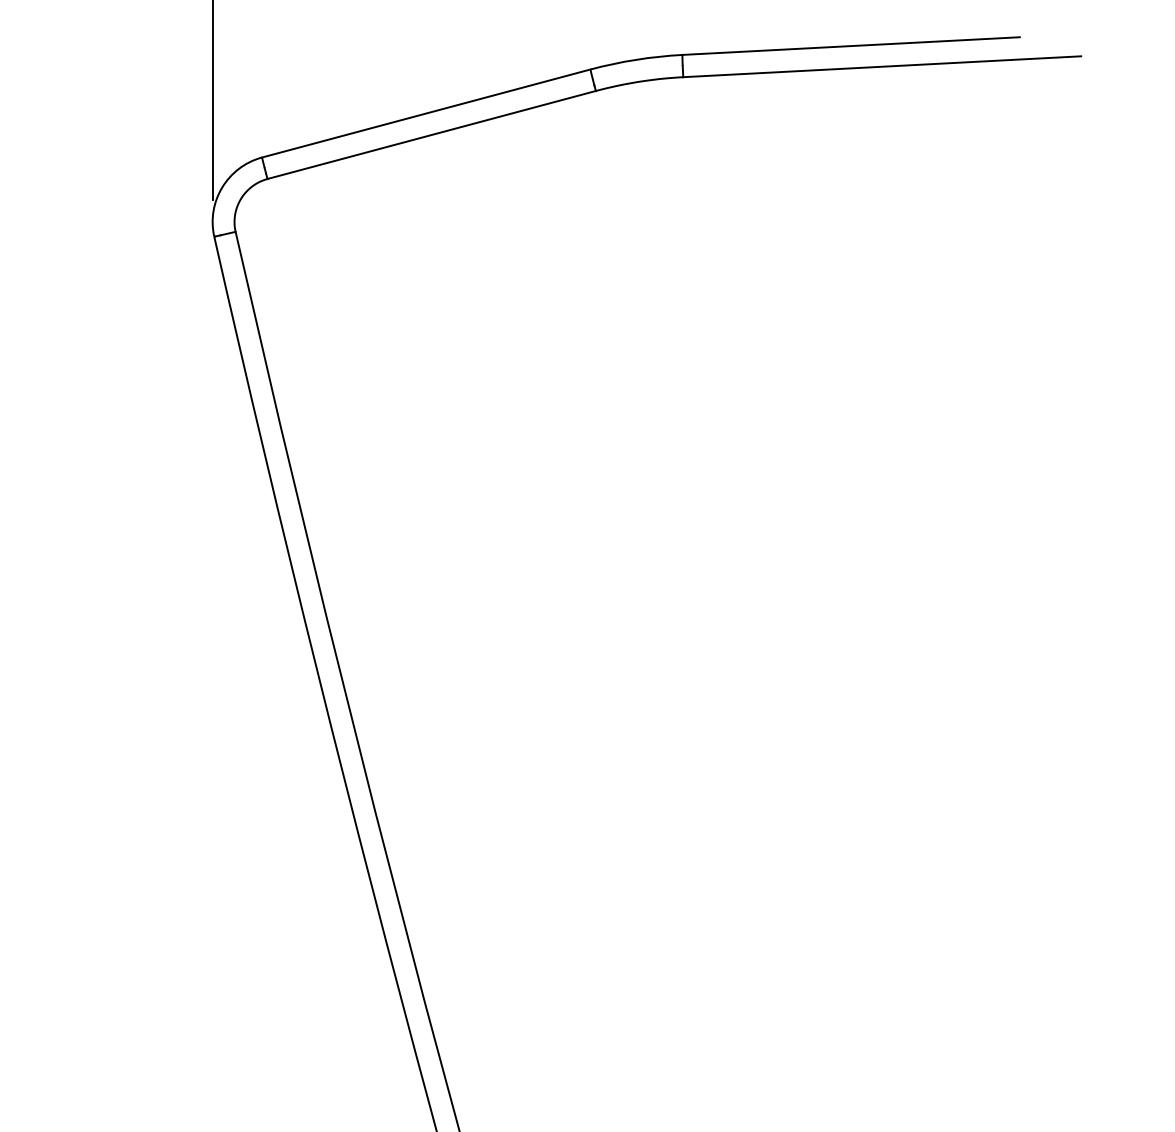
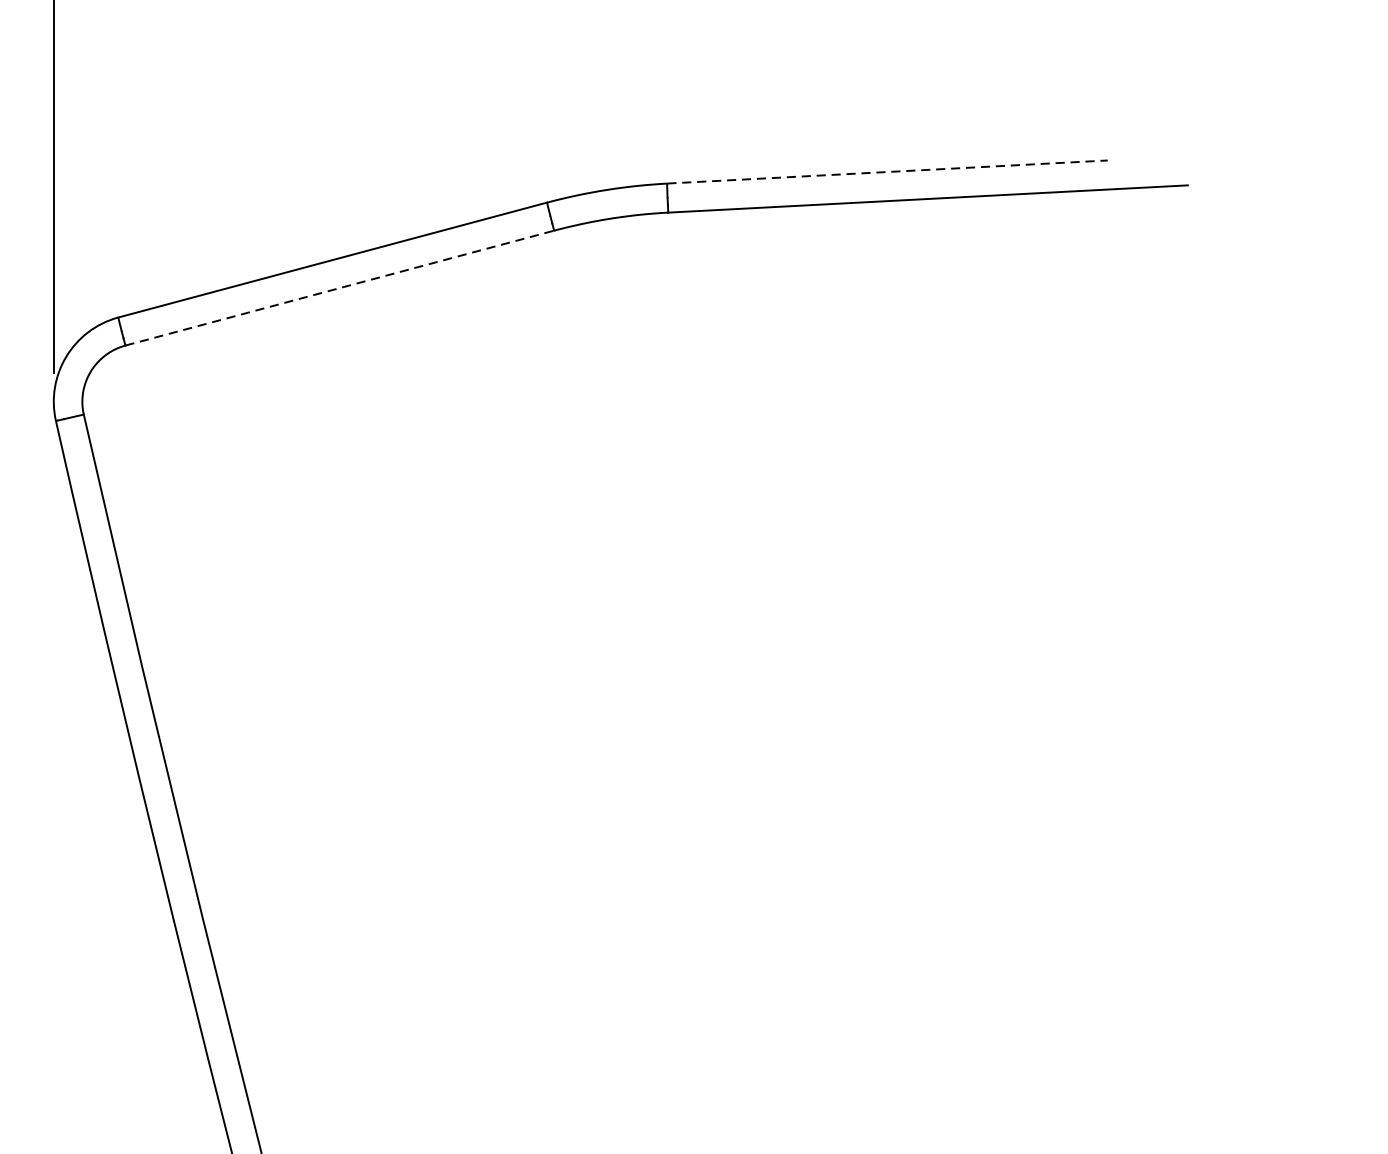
line: (851, 46) -> (887, 172), solid -> dashed
line: (431, 135) -> (339, 288), solid -> dashed

